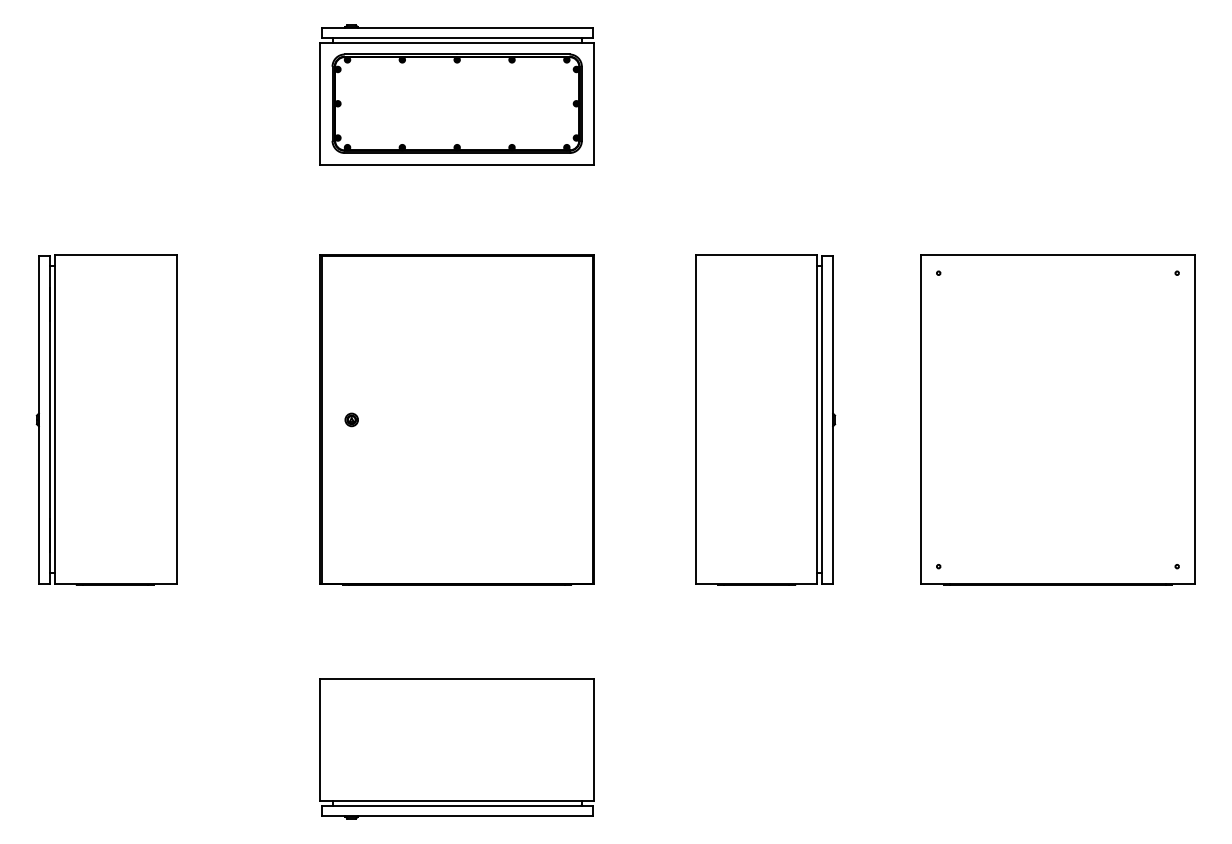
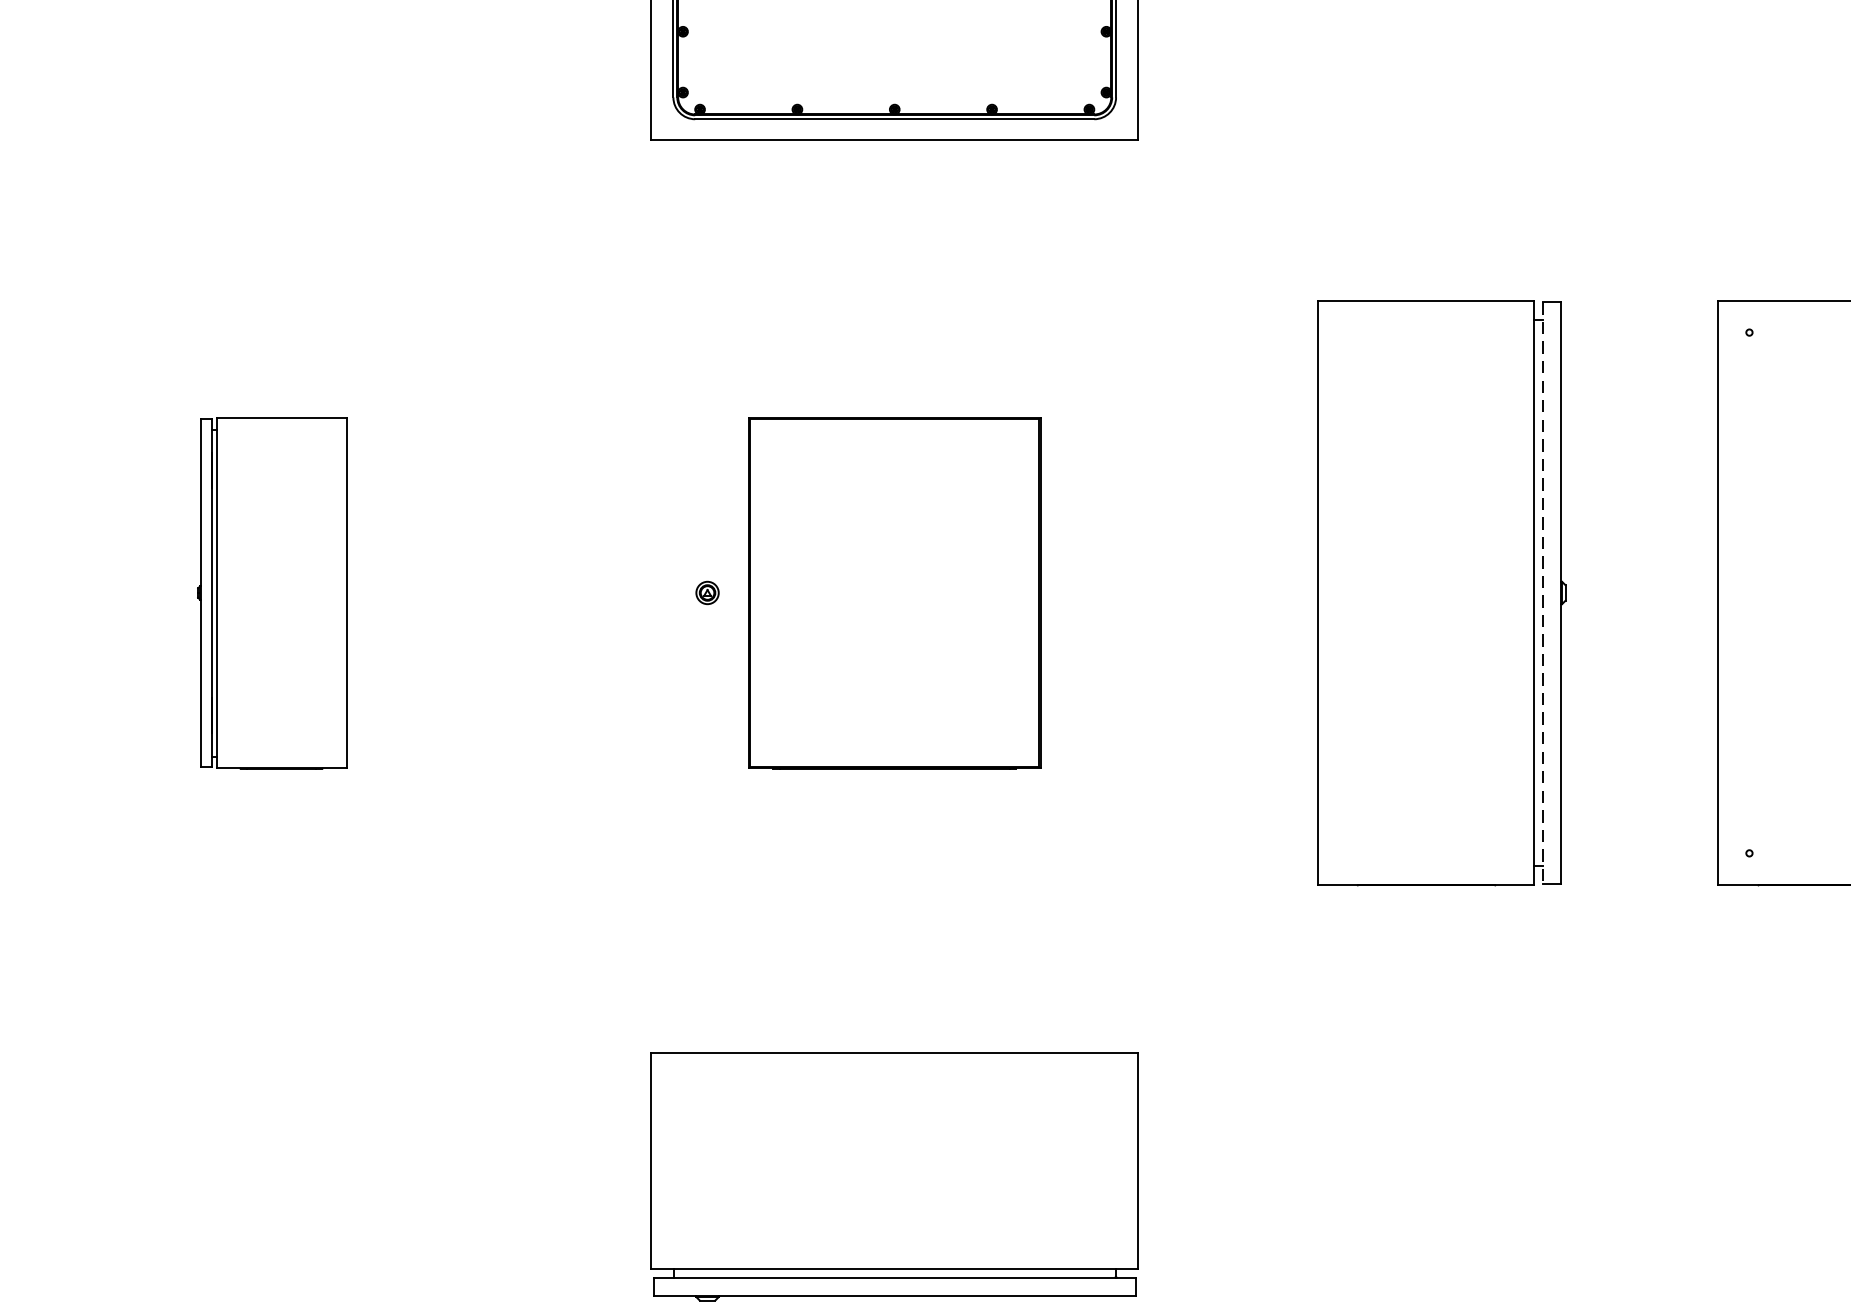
part: (106, 419) -> (272, 592), size x0.6
part: (456, 419) -> (893, 592), size x0.6
line: (822, 419) -> (1543, 592), solid -> dashed

